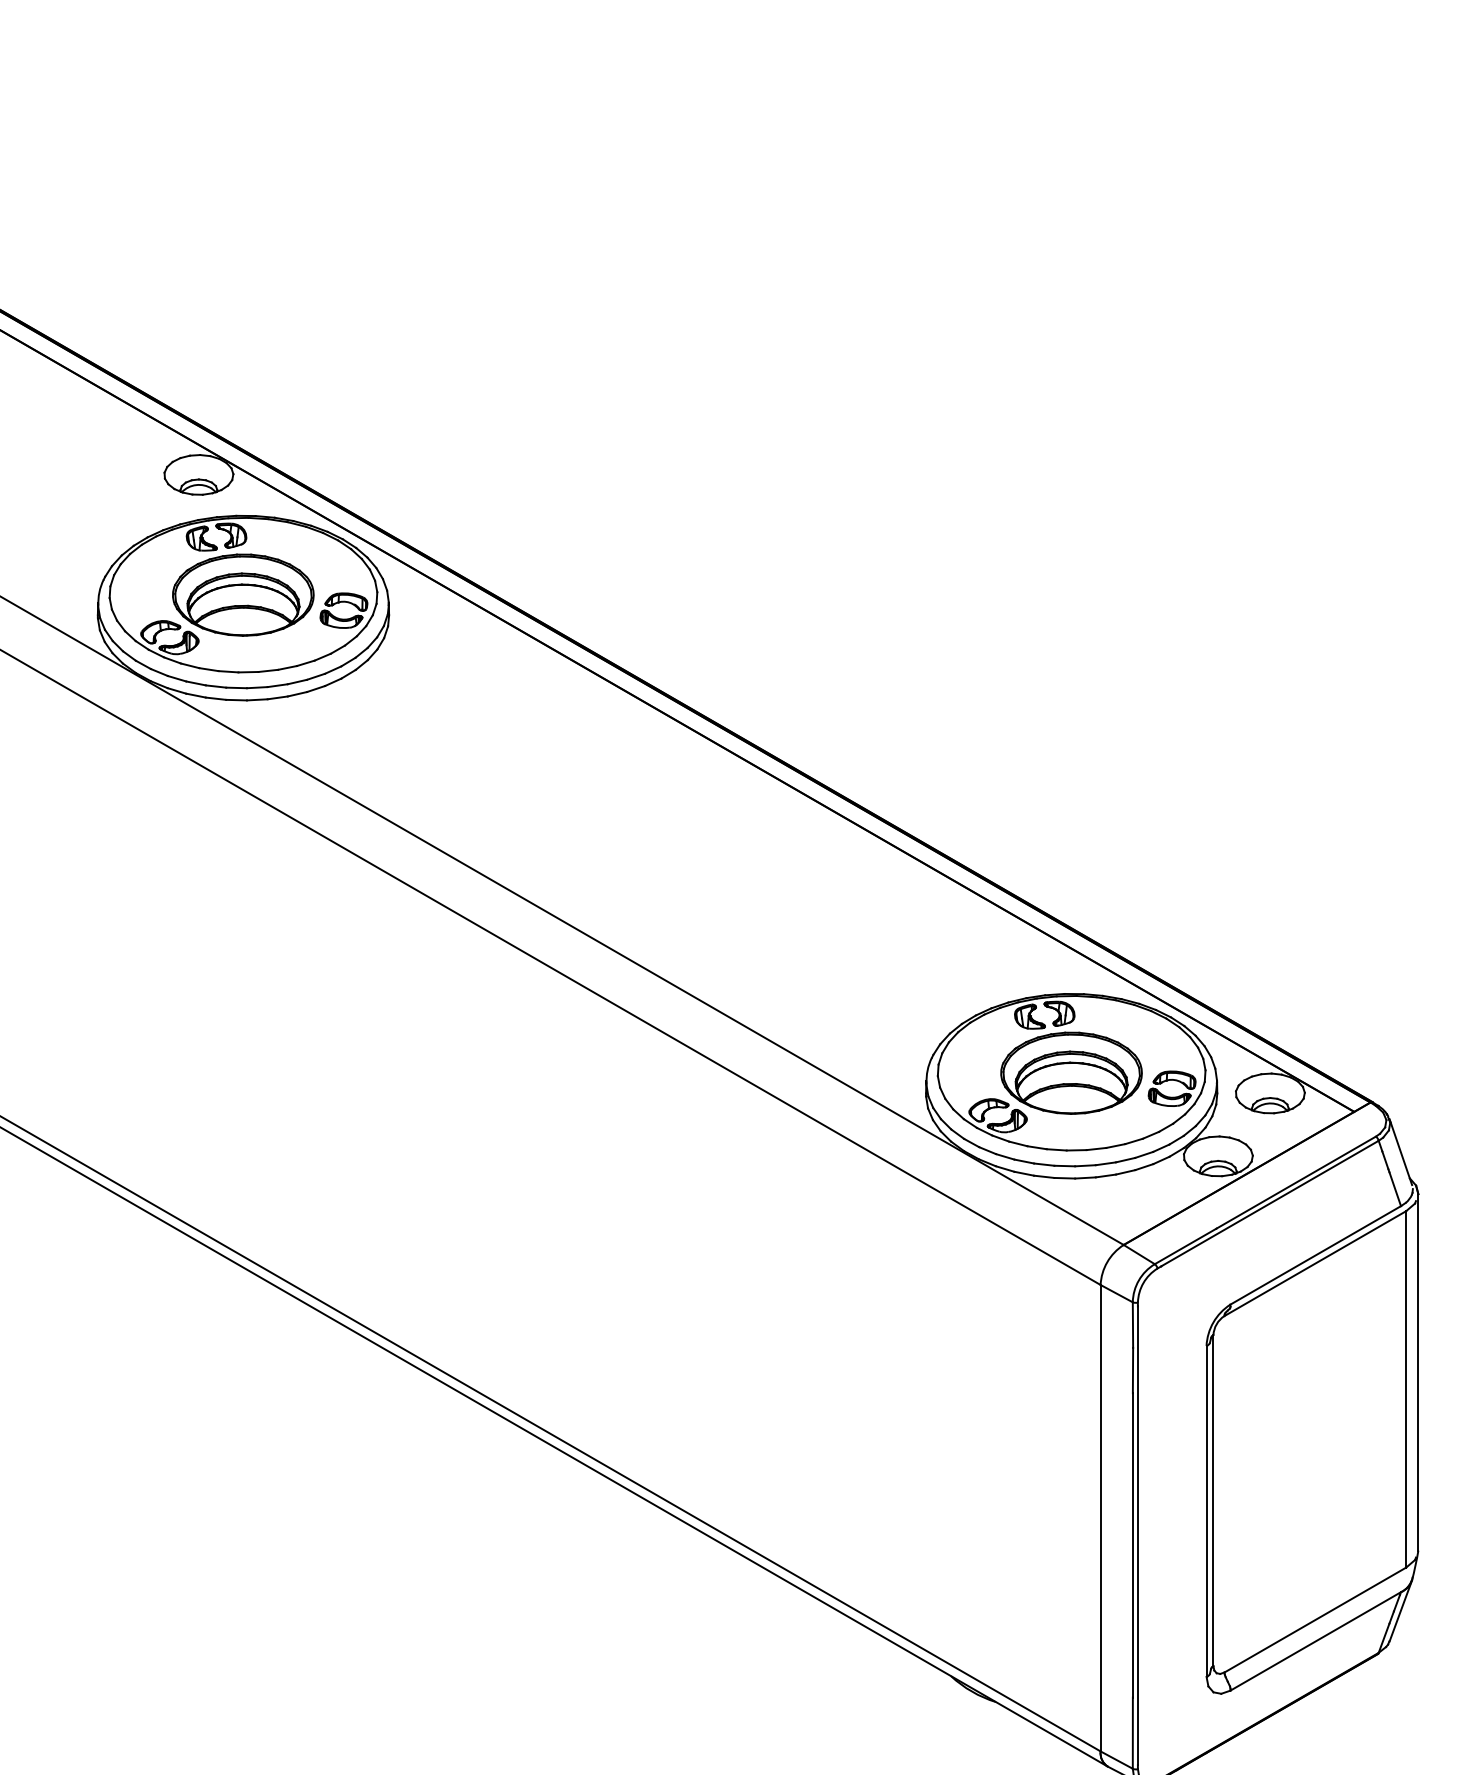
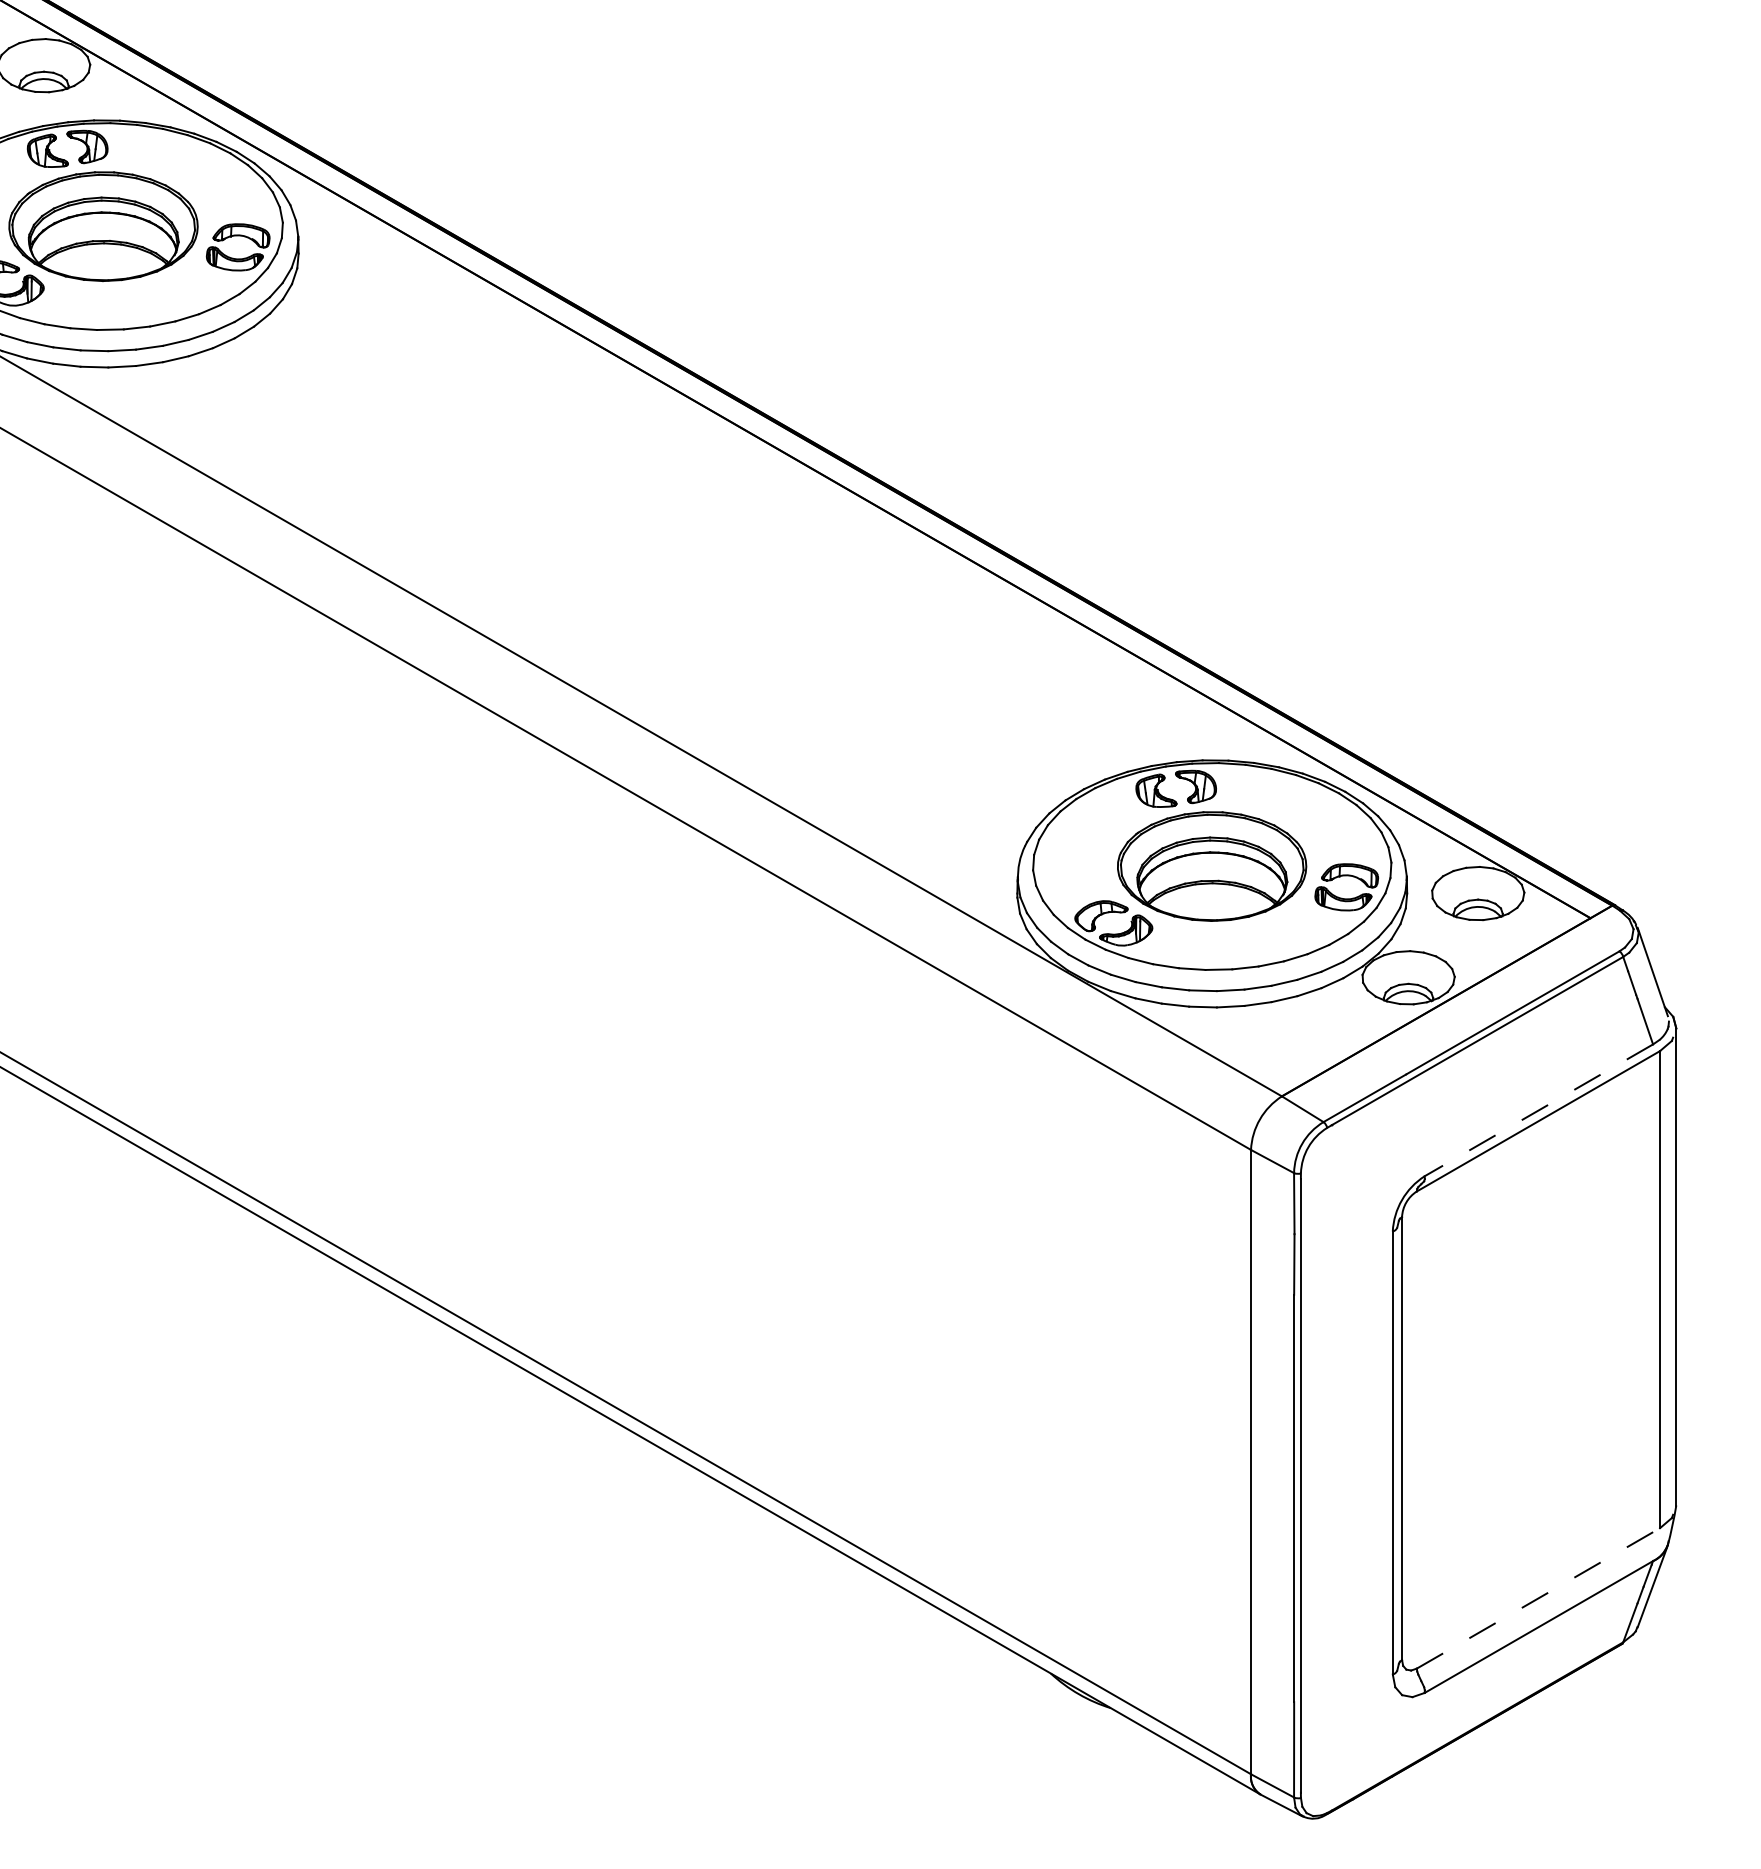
line: (1315, 1255) -> (1538, 1110), solid -> dashed
line: (1315, 1620) -> (1538, 1599), solid -> dashed

